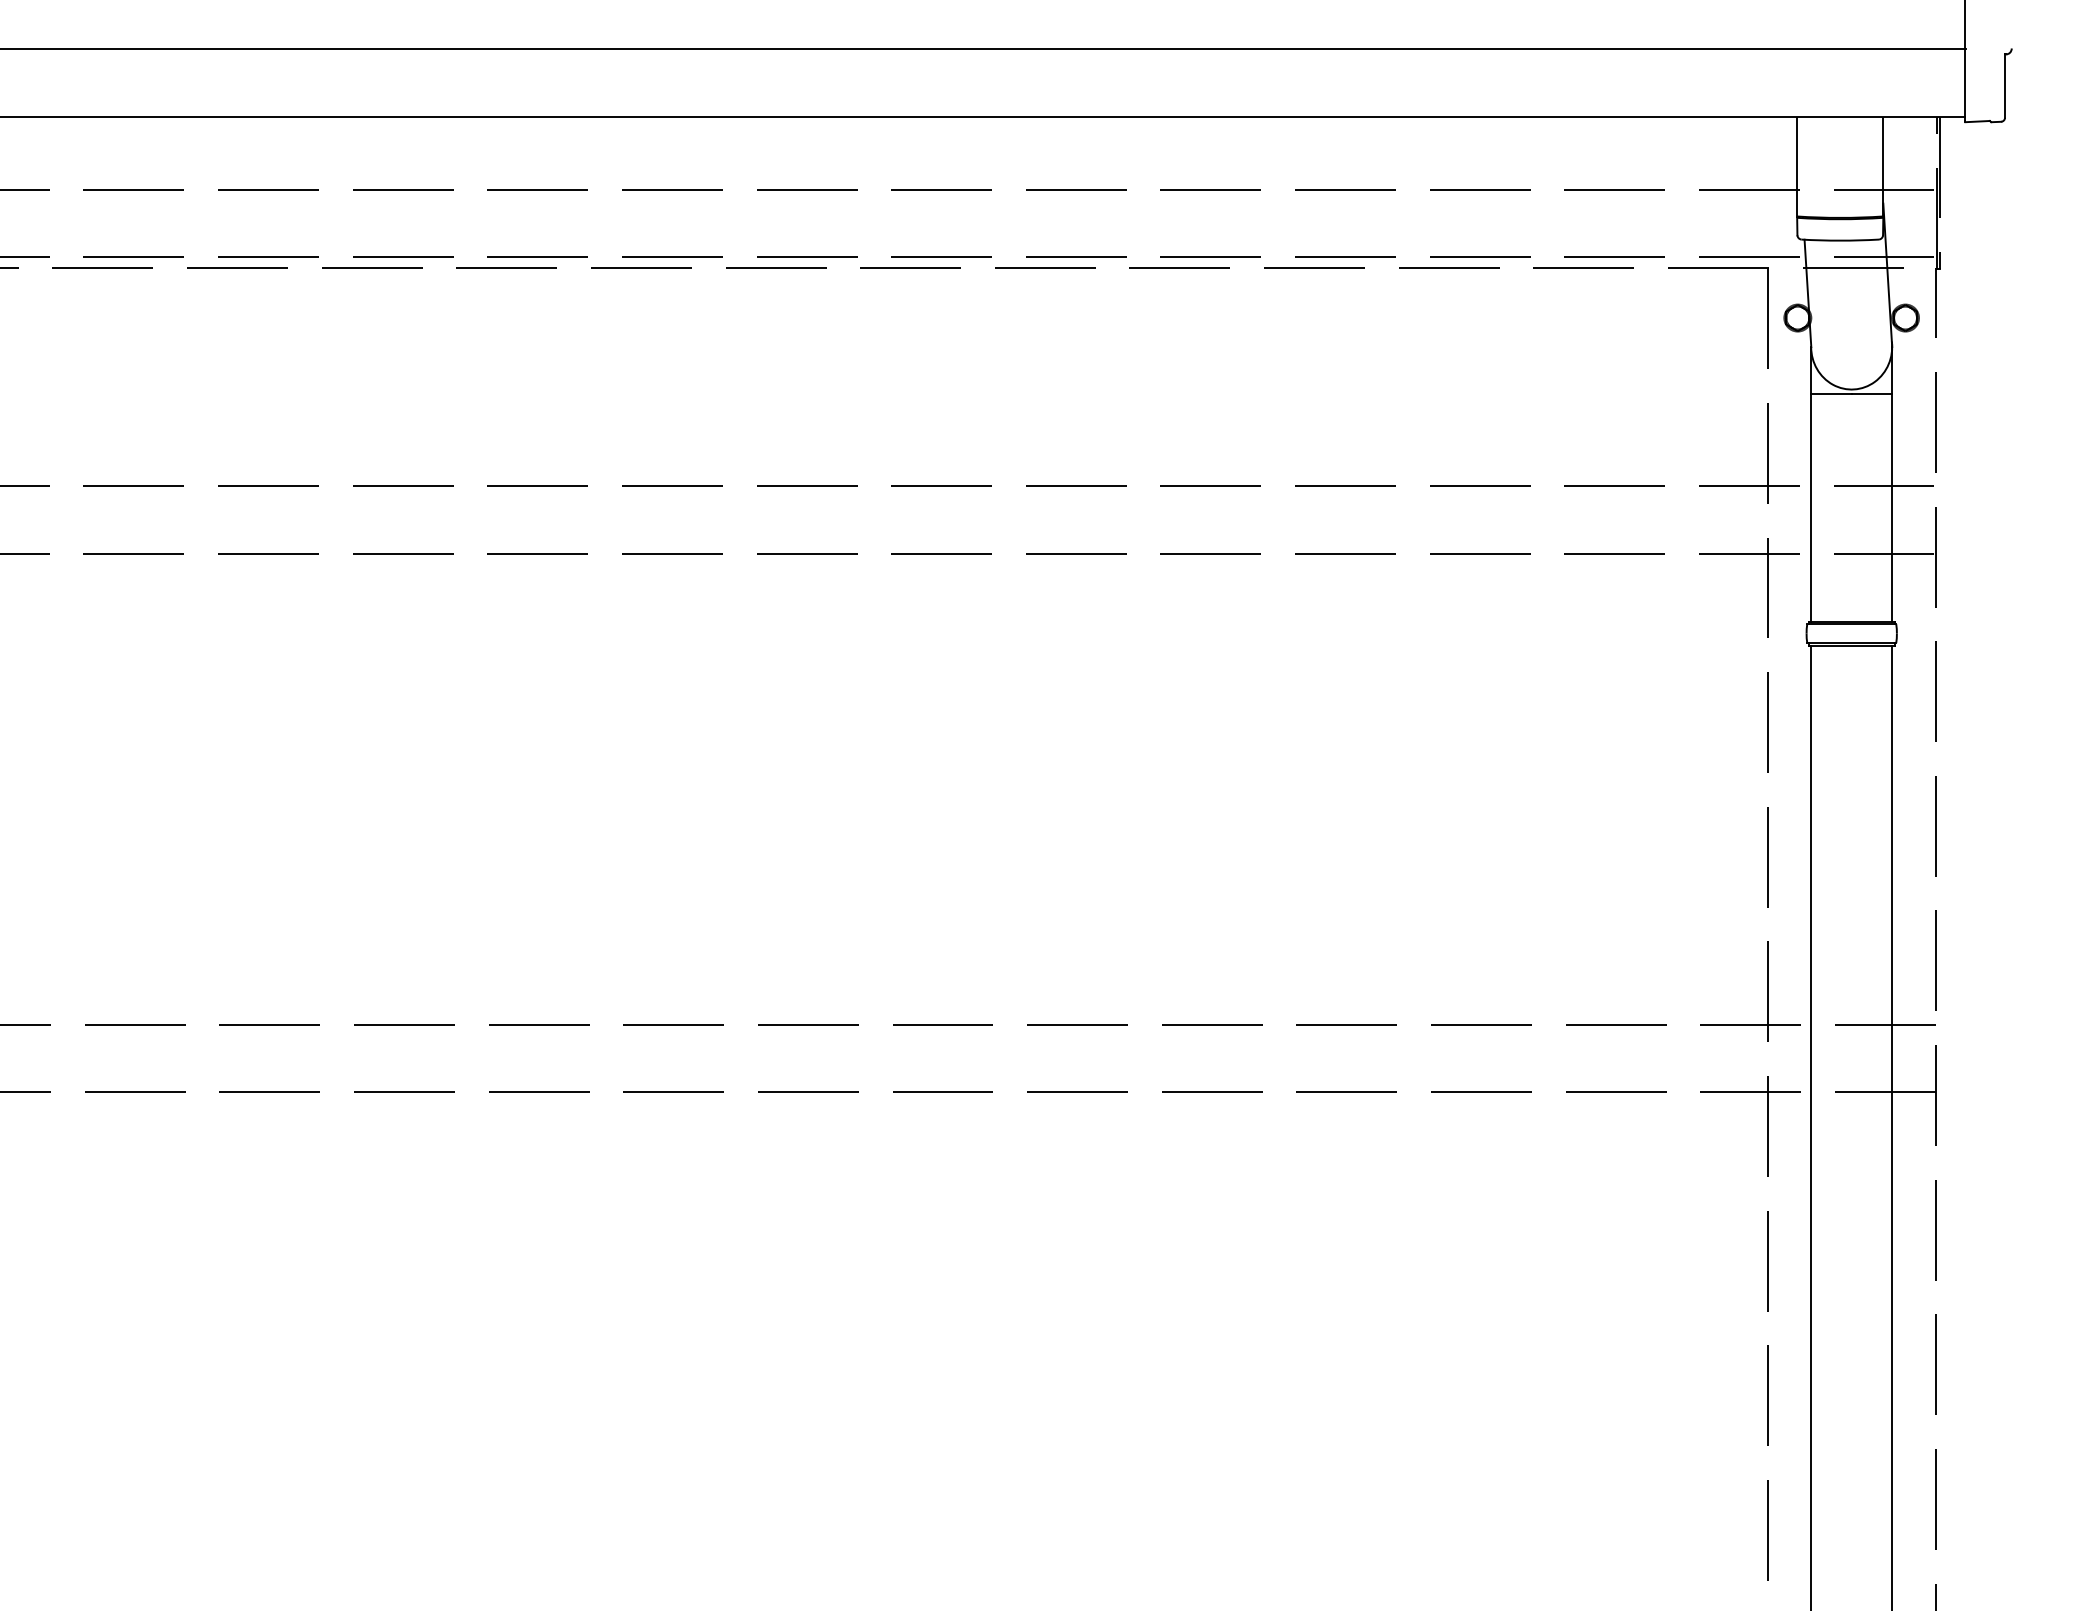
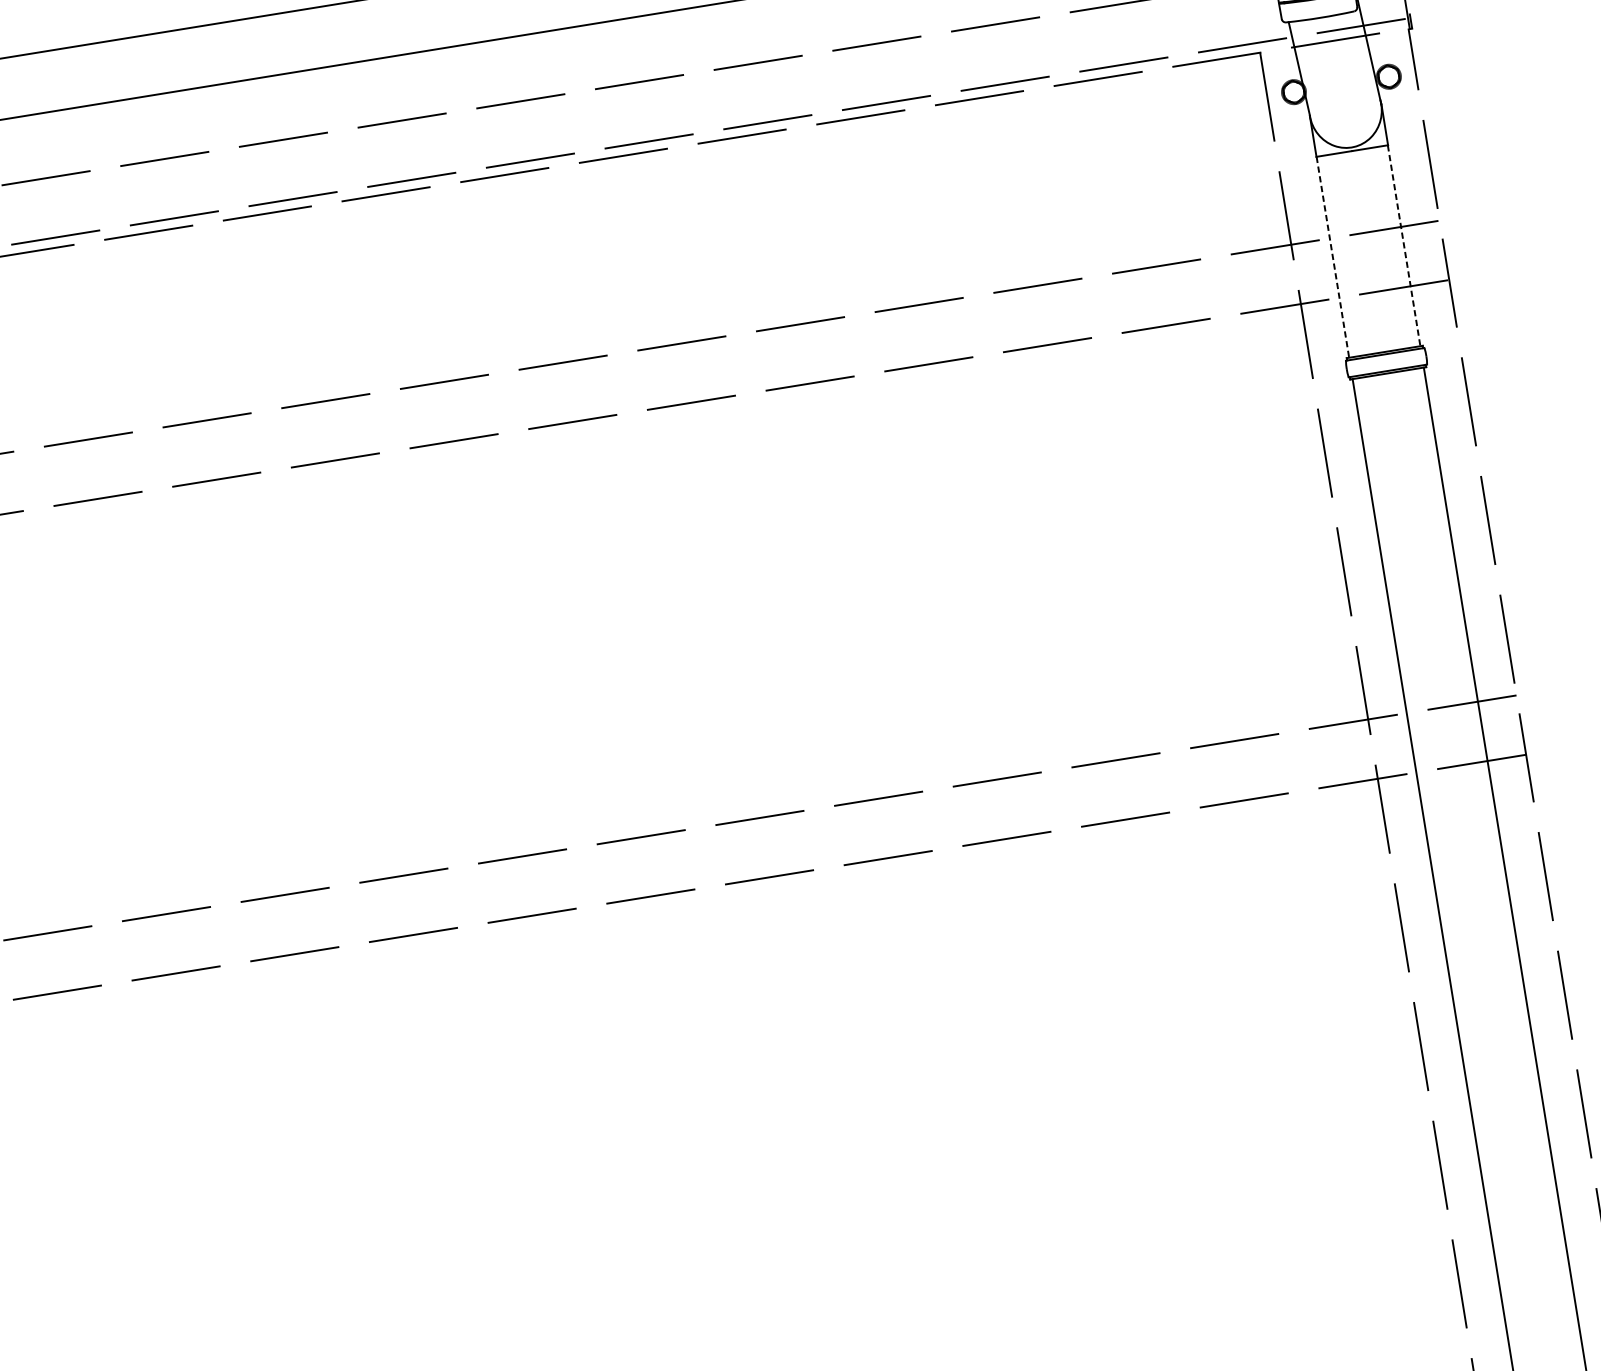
line: (1811, 507) -> (1333, 257), solid -> dashed
line: (1892, 507) -> (1404, 245), solid -> dashed

